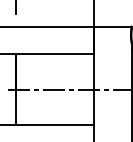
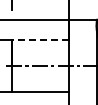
line: (54, 54) -> (40, 40), solid -> dashed

